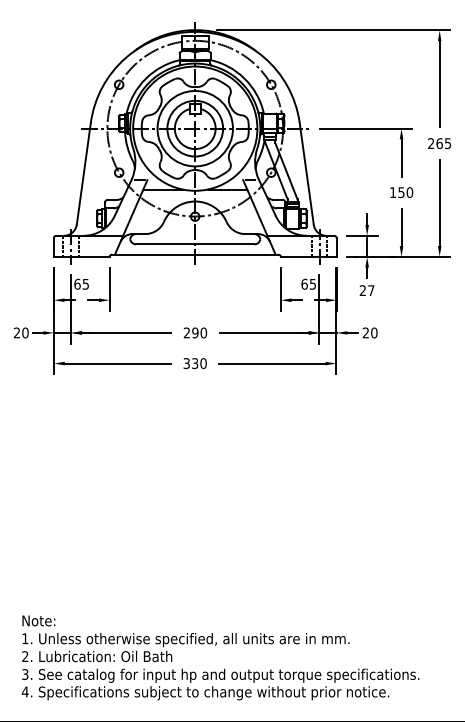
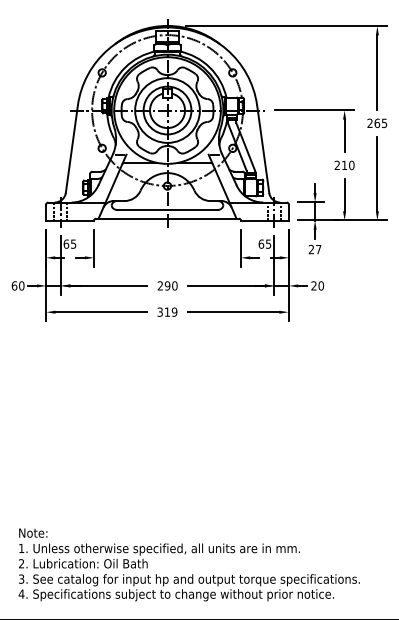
text: (396, 192) -> (340, 165), 150 -> 210
text: (17, 332) -> (14, 285), 20 -> 60
text: (198, 362) -> (170, 311), 330 -> 319

